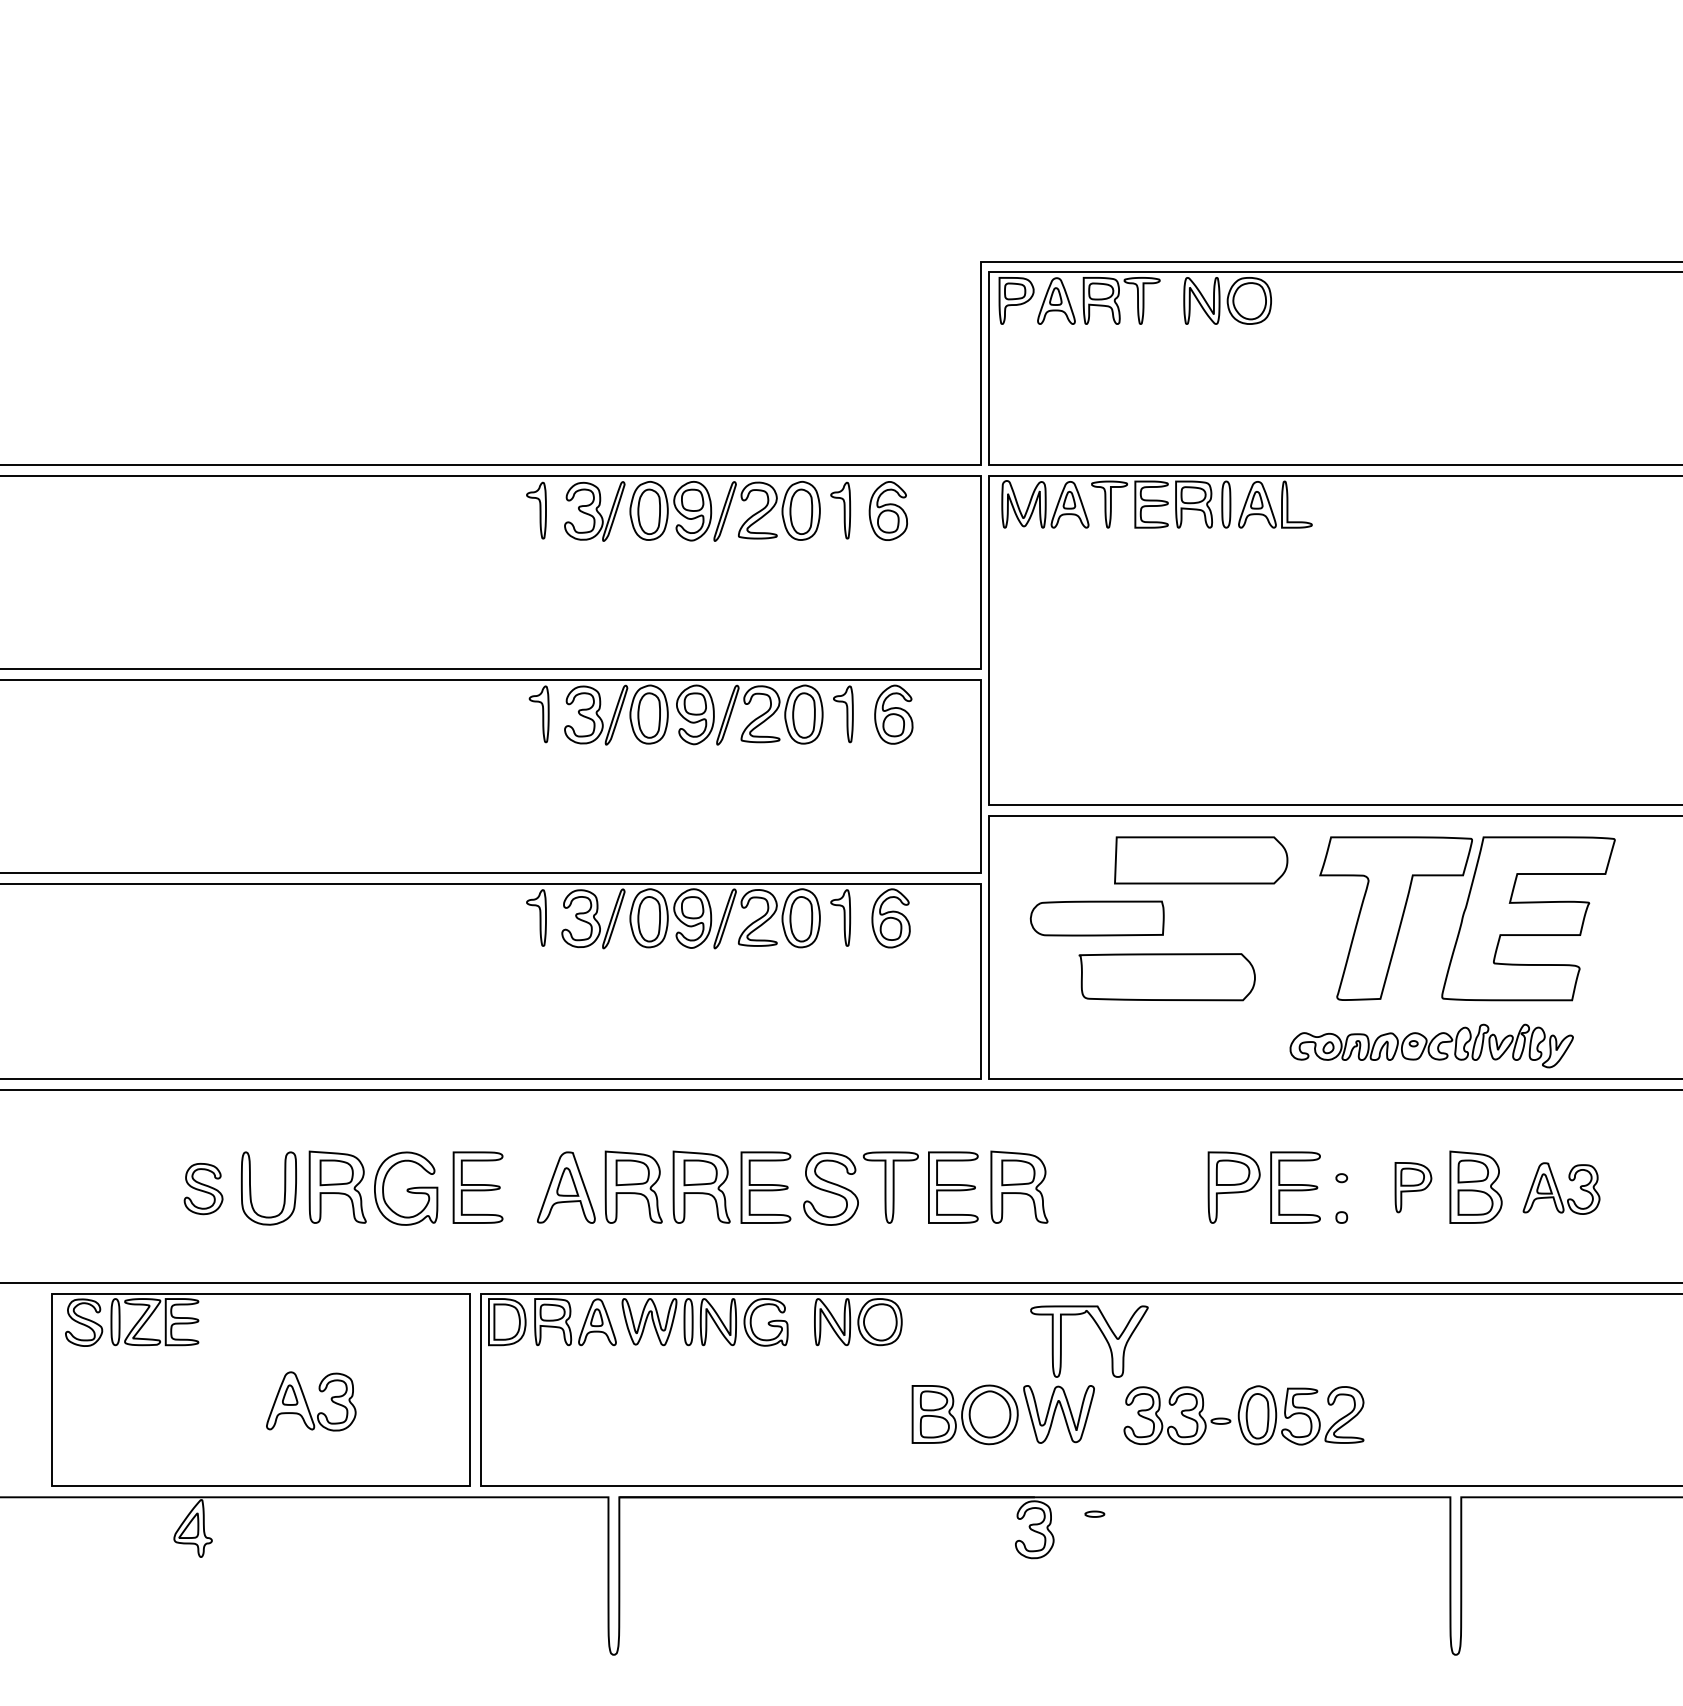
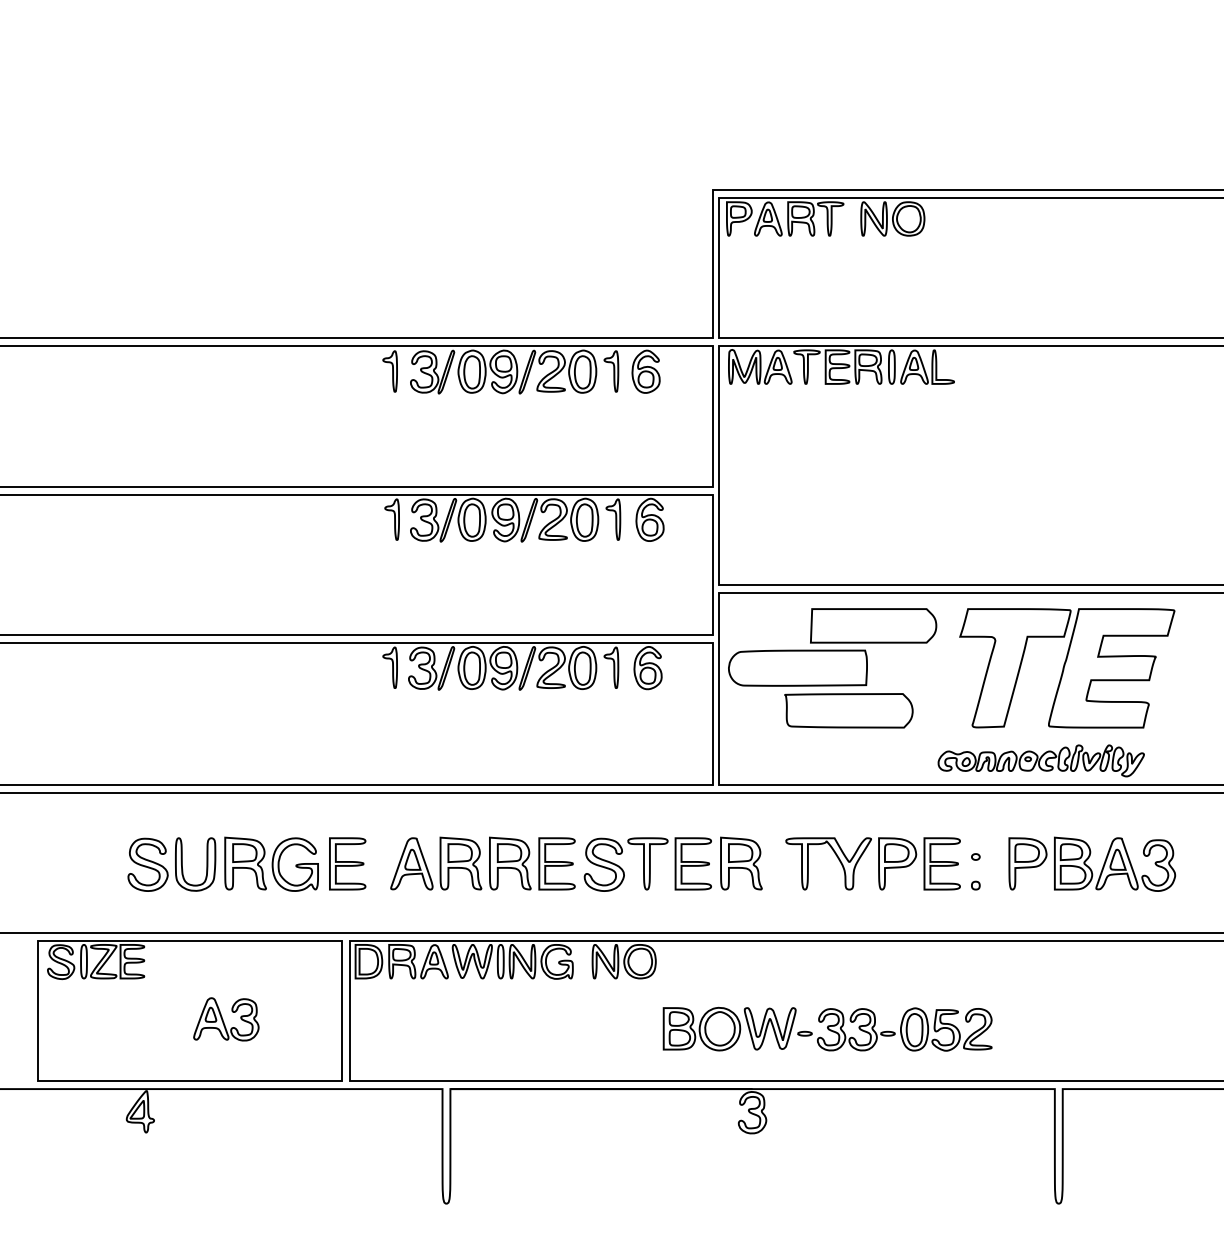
part: (1097, 918) -> (798, 668), size x1.43
part: (1413, 1187) -> (1028, 863), size x1.43
part: (203, 1188) -> (147, 864), size x1.43
part: (1561, 1188) -> (1135, 864), size x1.43
part: (1101, 1333) -> (837, 857), moved
part: (1094, 1513) -> (804, 1033), moved

